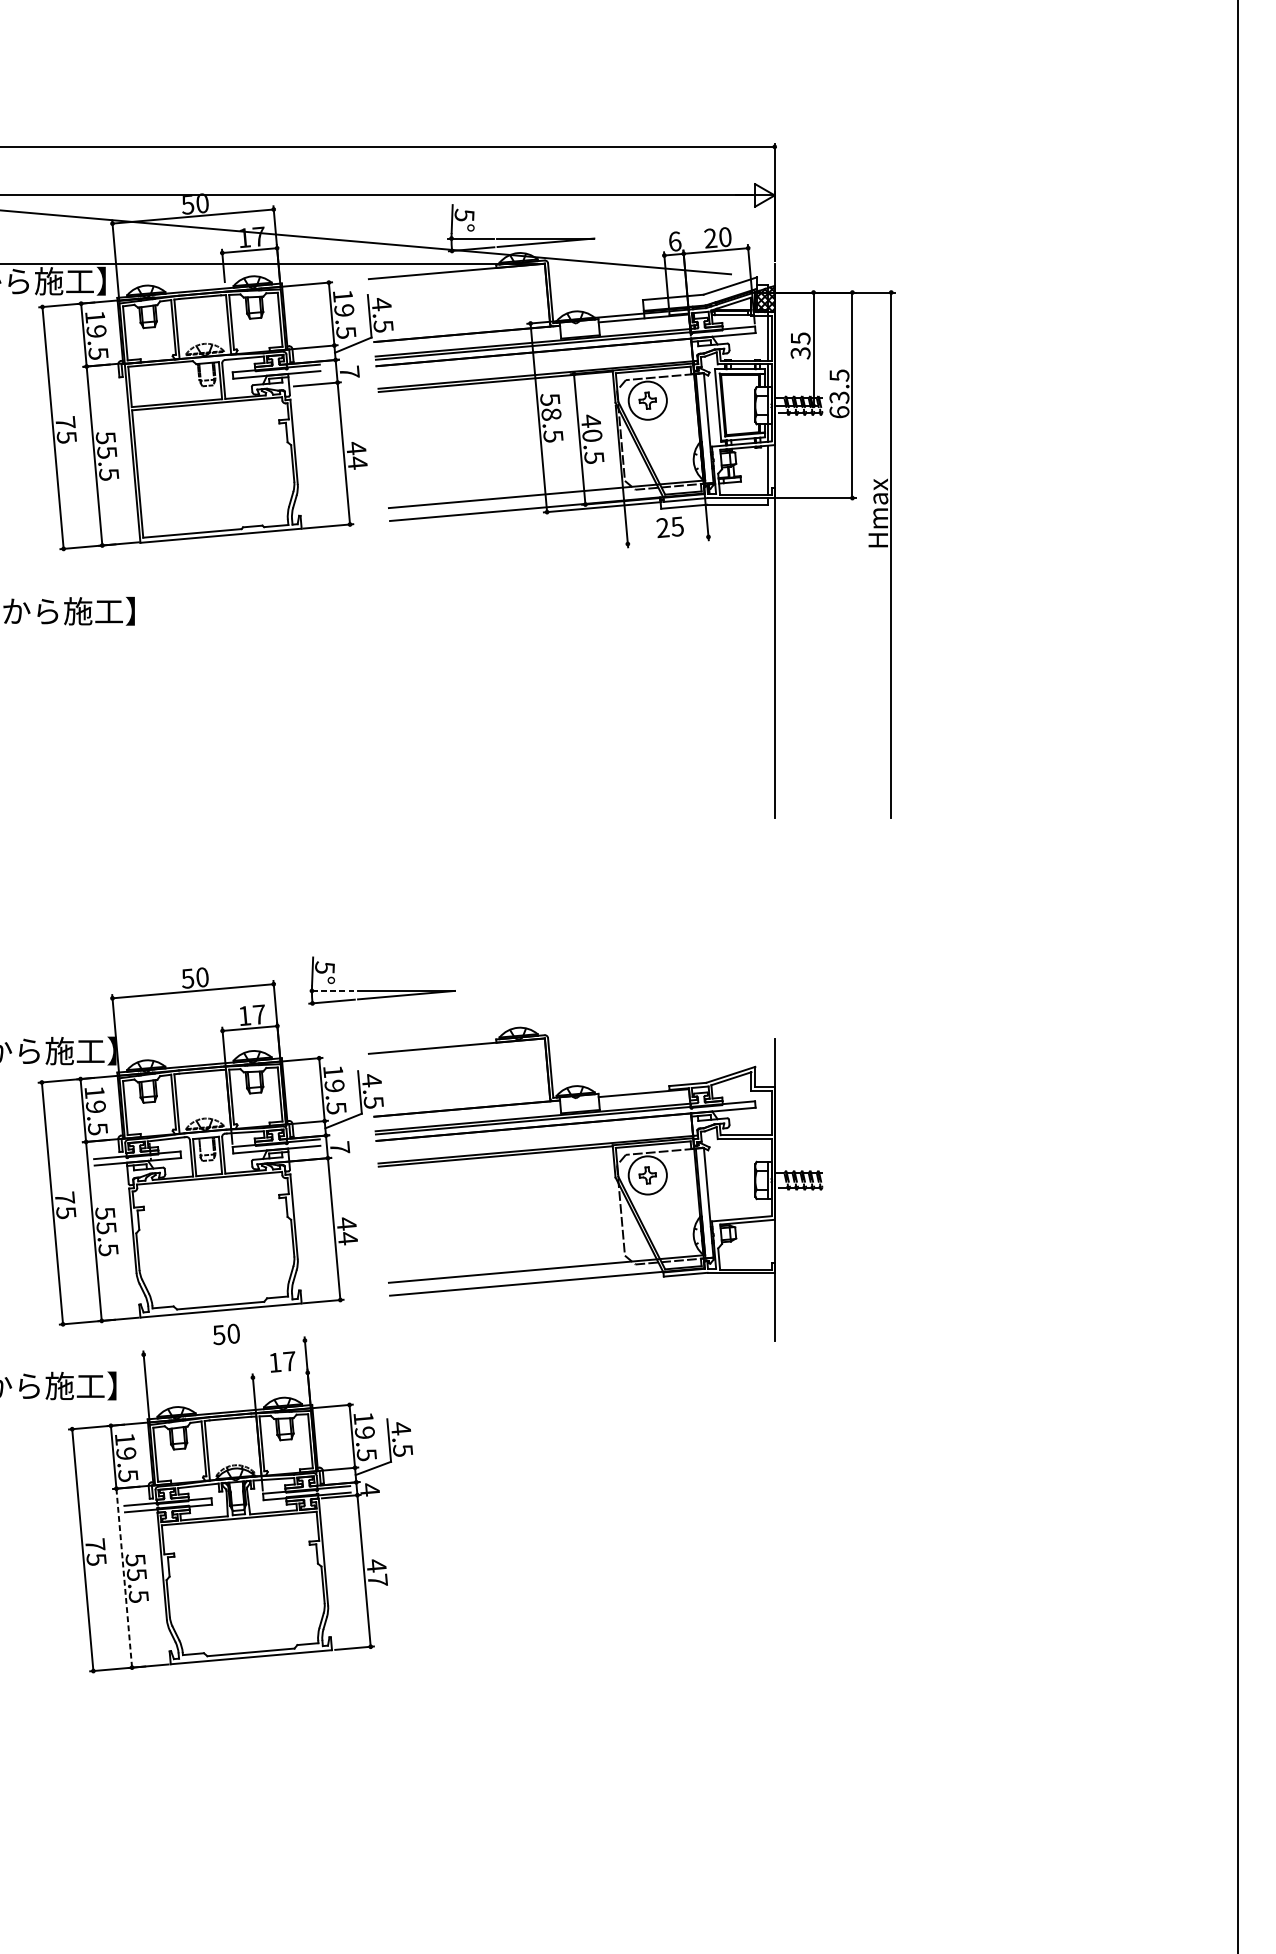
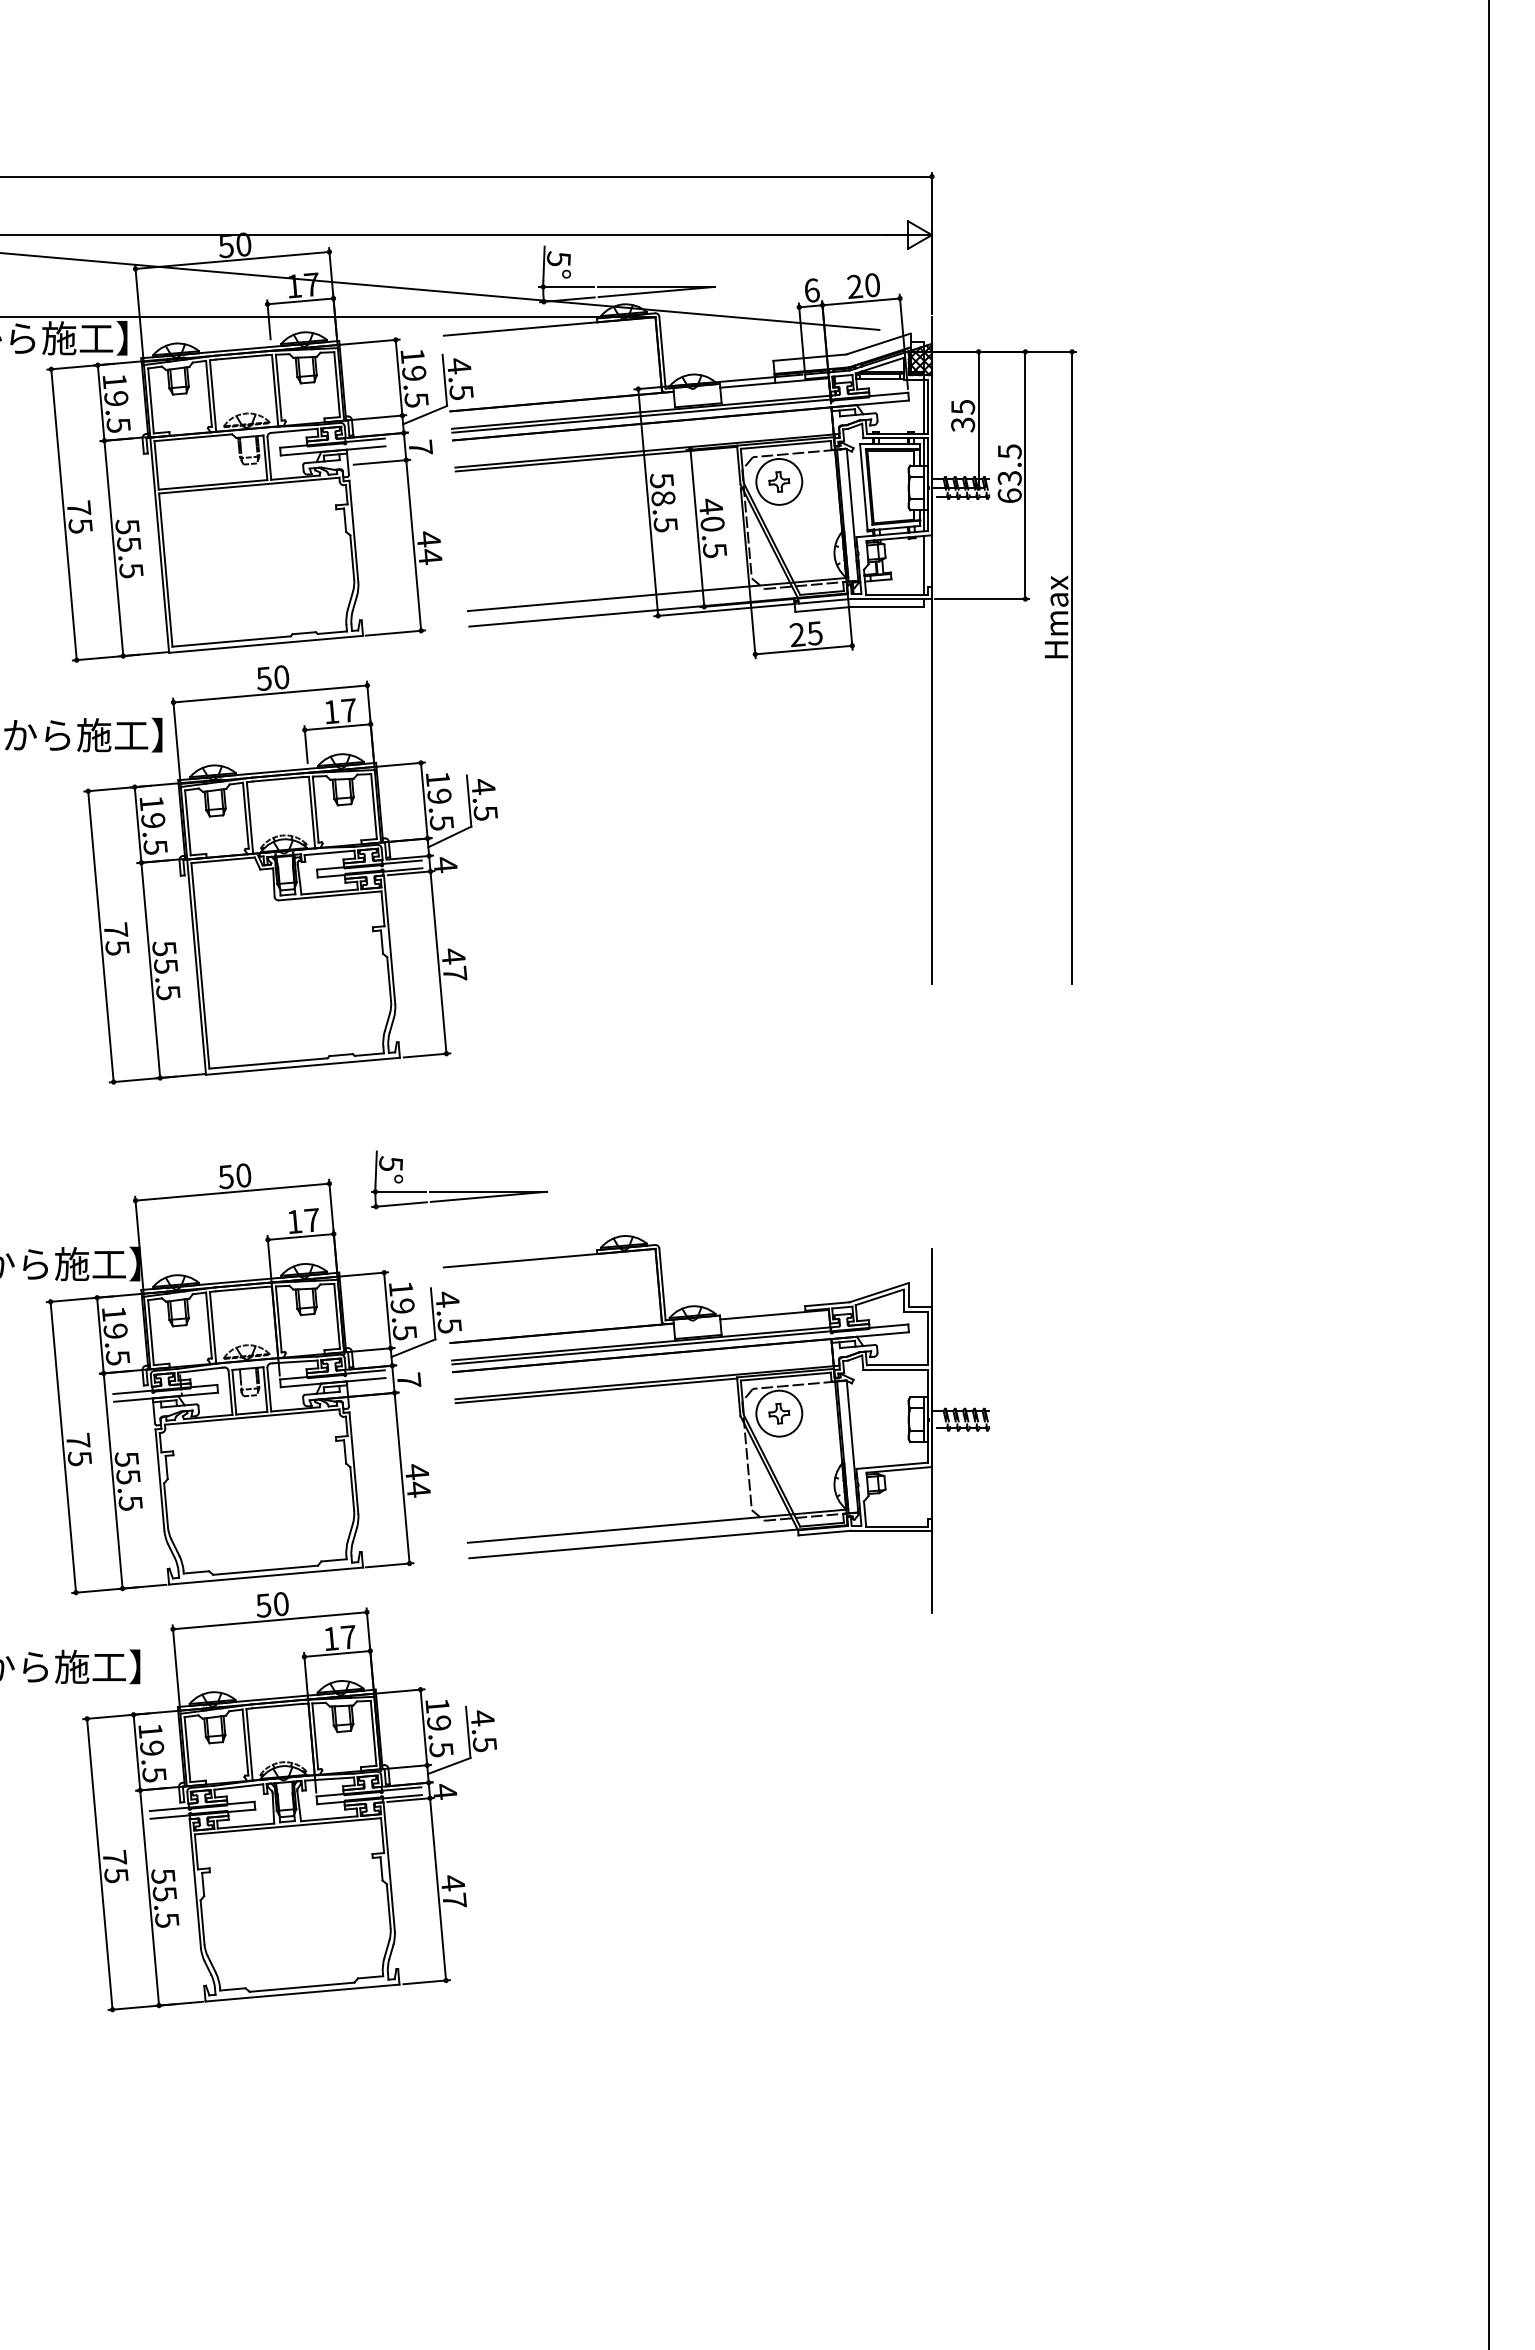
line: (667, 540) -> (803, 649), added
part: (241, 727) -> (290, 874), added
line: (331, 990) -> (398, 1191), dashed -> solid
line: (223, 1347) -> (269, 1620), added
line: (280, 1374) -> (337, 1653), added
line: (124, 1577) -> (149, 1897), dashed -> solid

